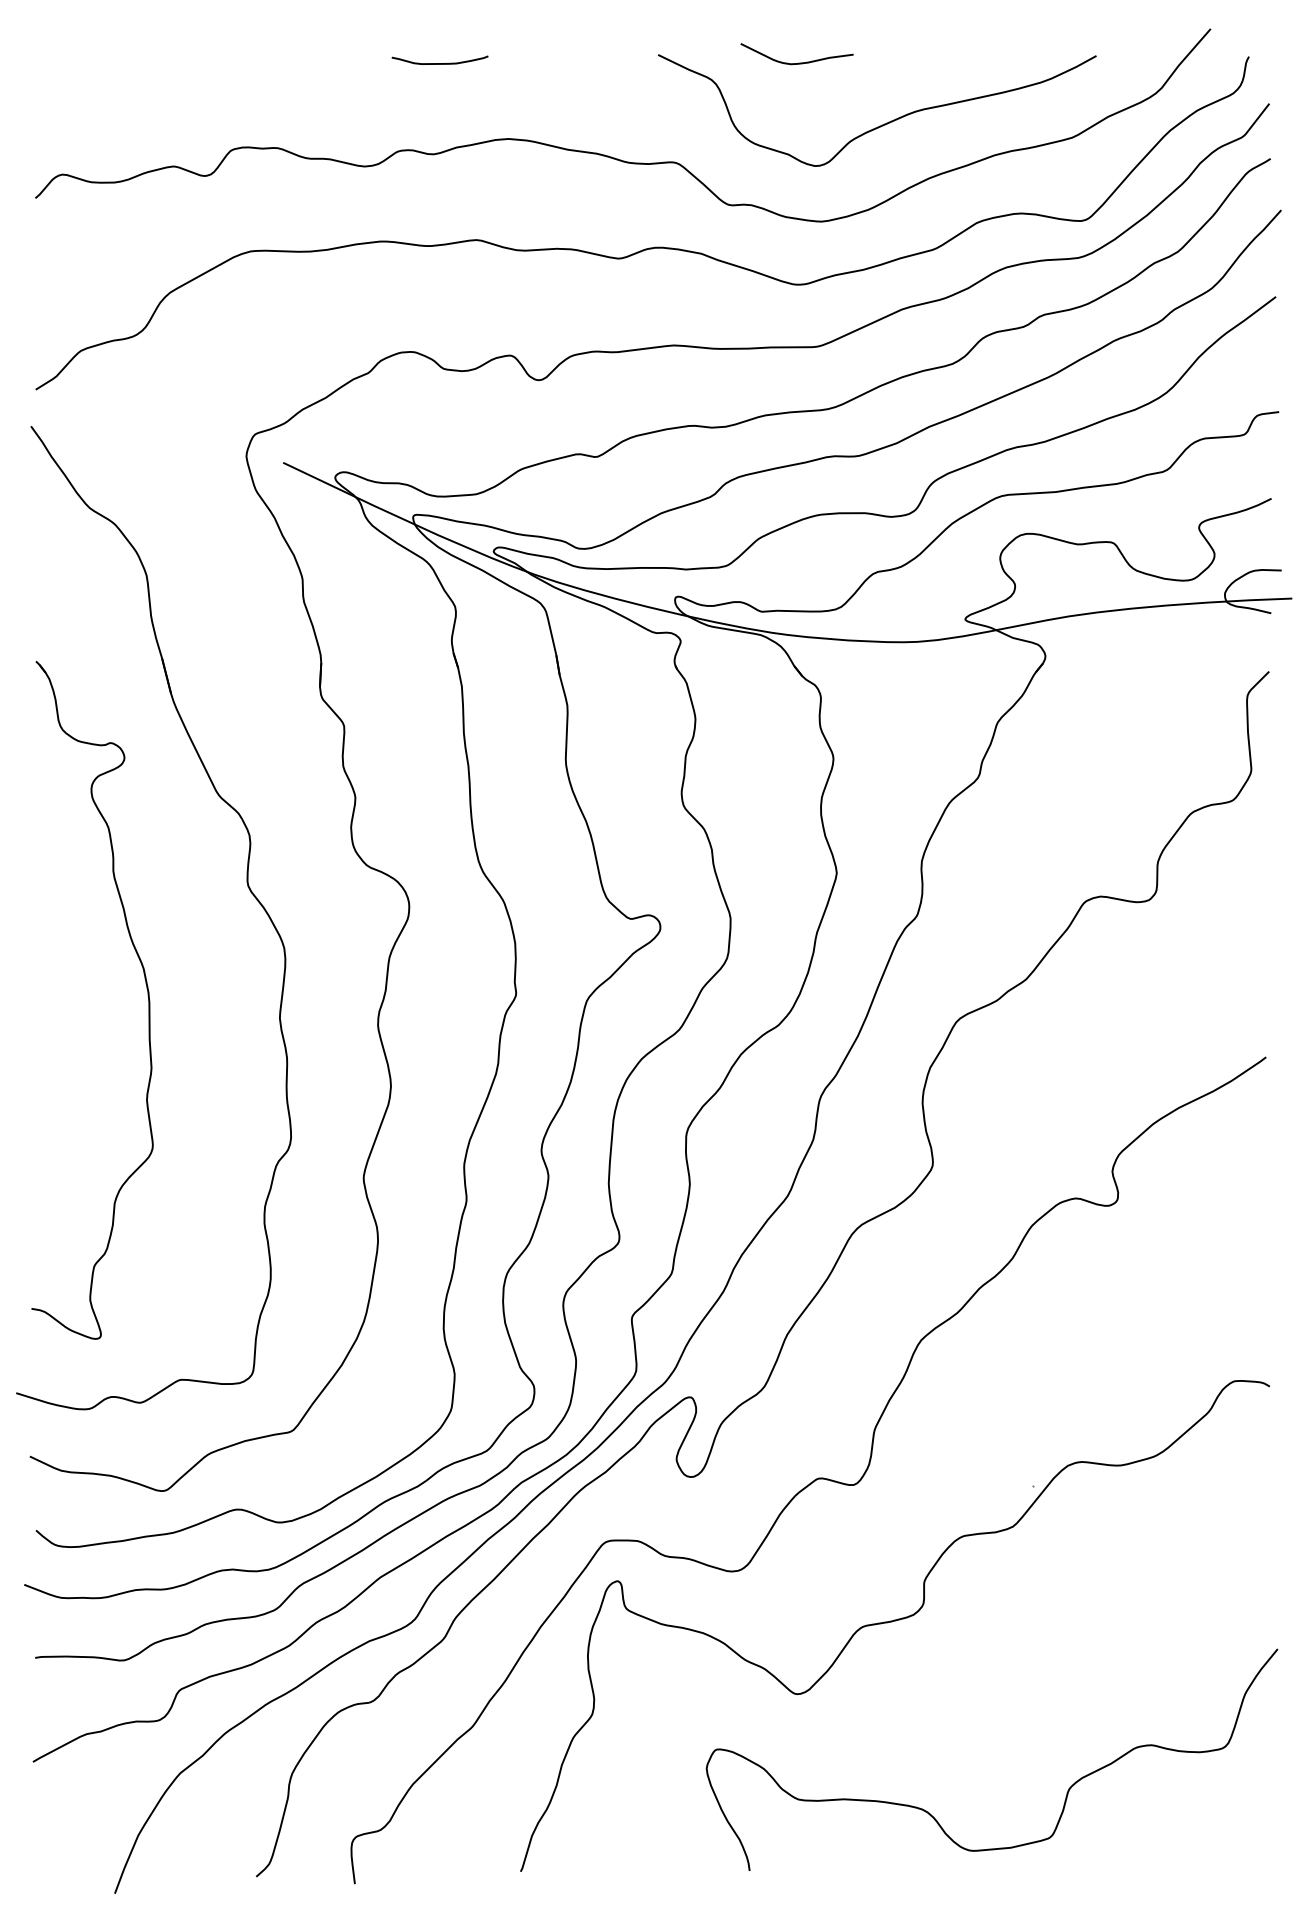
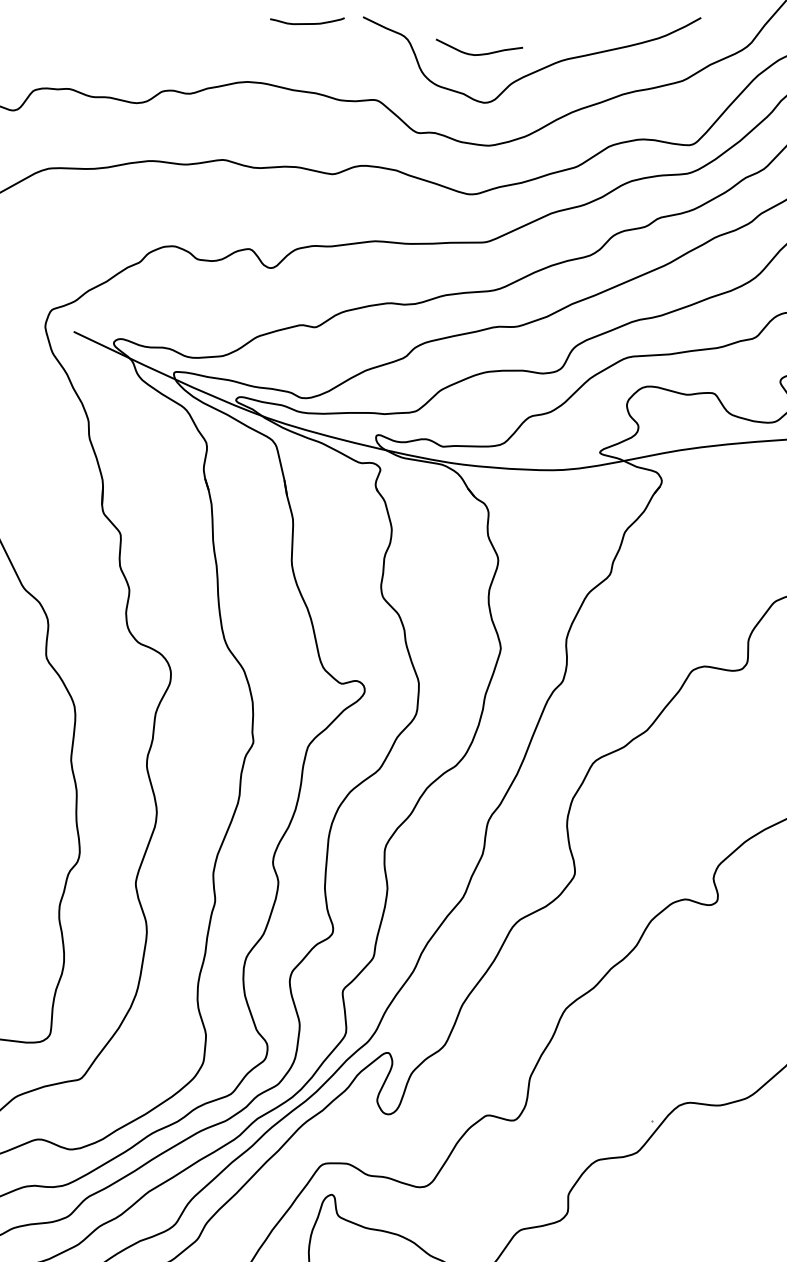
curve: (798, 62) -> (480, 53), moved
curve: (439, 63) -> (306, 23), moved

